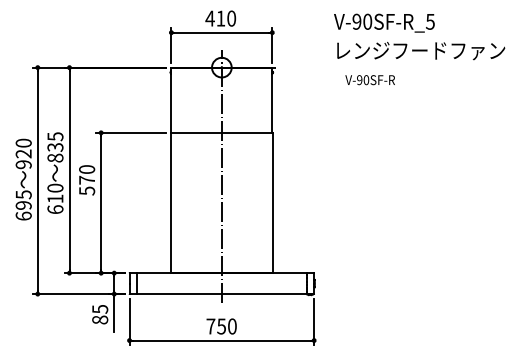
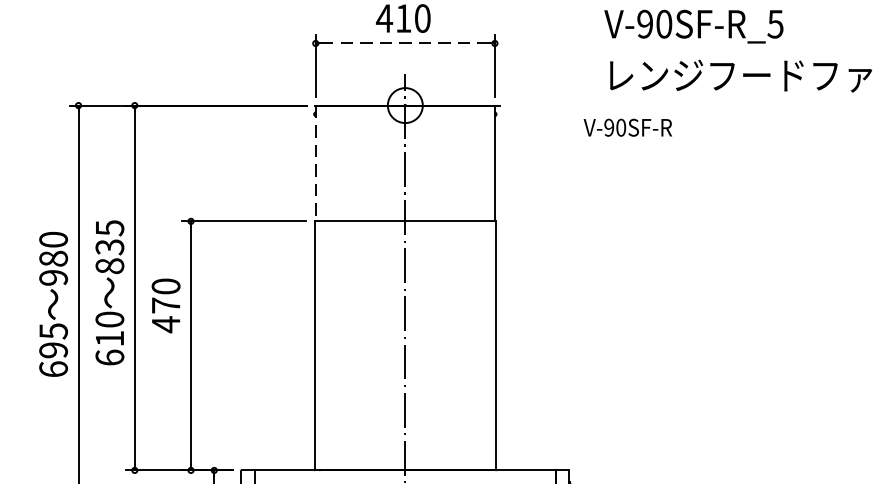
line: (222, 32) -> (406, 43), solid -> dashed
text: (369, 80) -> (626, 128), moved
line: (171, 100) -> (315, 163), solid -> dashed
text: (23, 153) -> (53, 257), 920 -> 980
text: (87, 190) -> (166, 323), 570 -> 470

